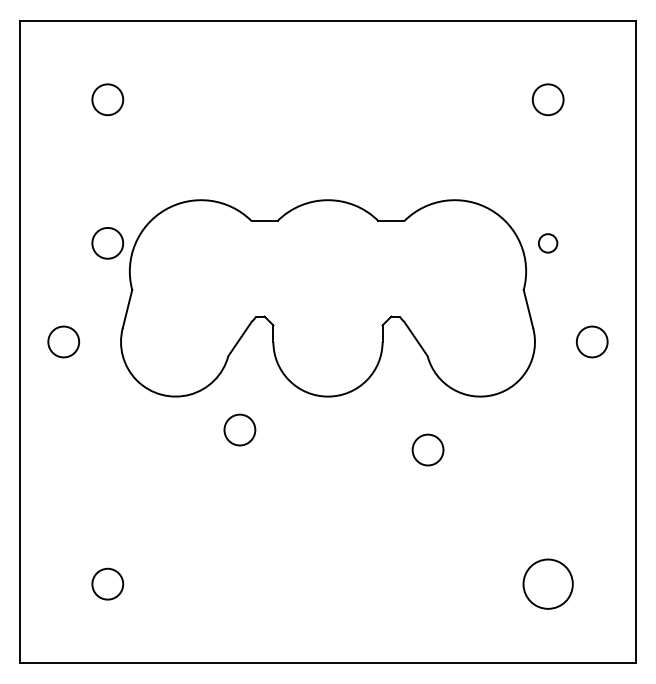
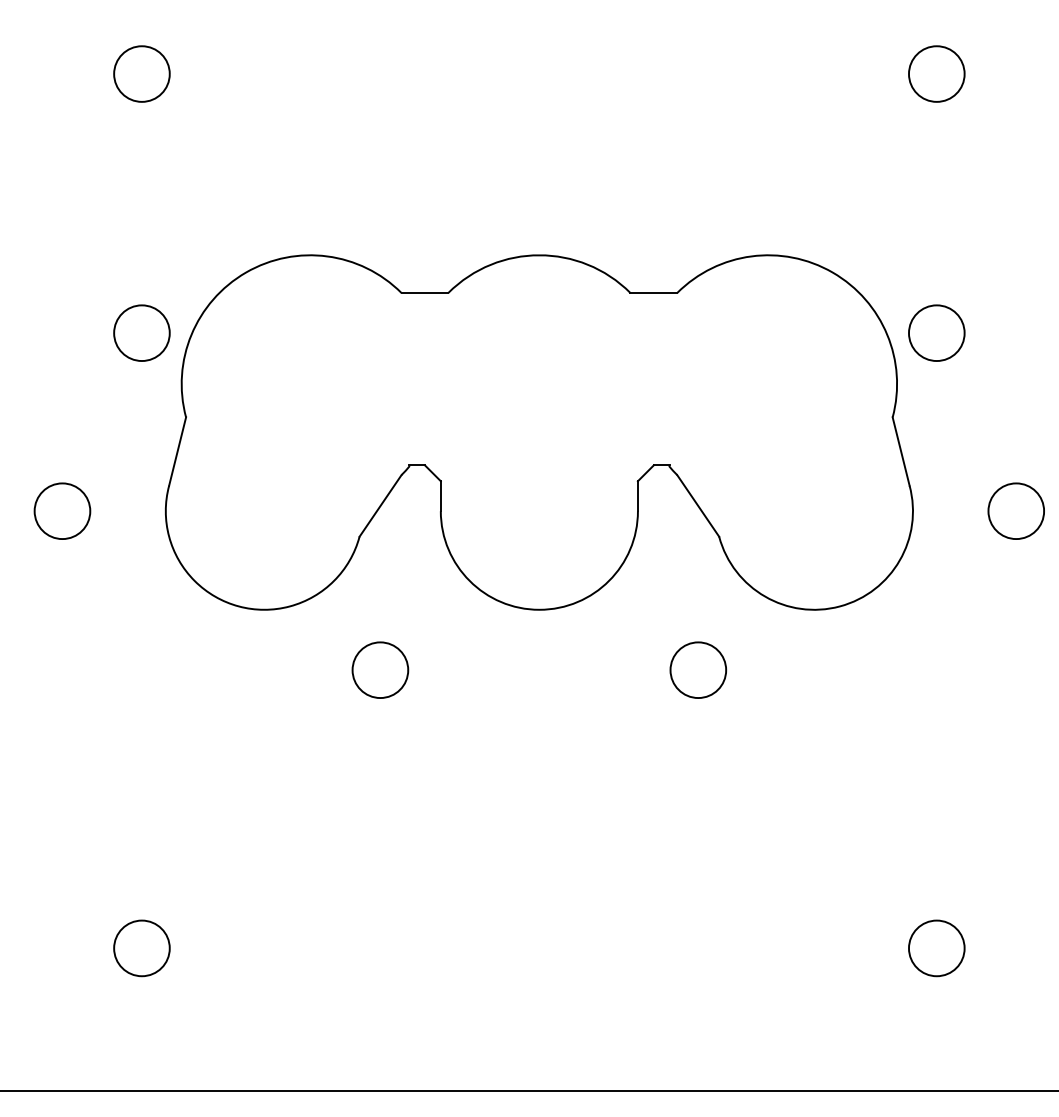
circle: (547, 243) -> (935, 333), size x1.67
circle: (427, 449) -> (697, 669), moved
circle: (547, 583) -> (935, 947), size x0.62

